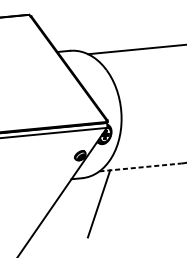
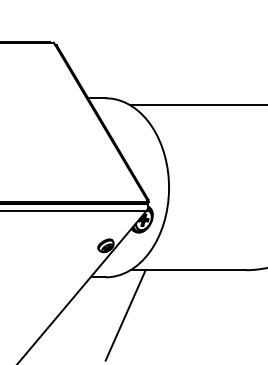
line: (140, 167) -> (188, 270), dashed -> solid

